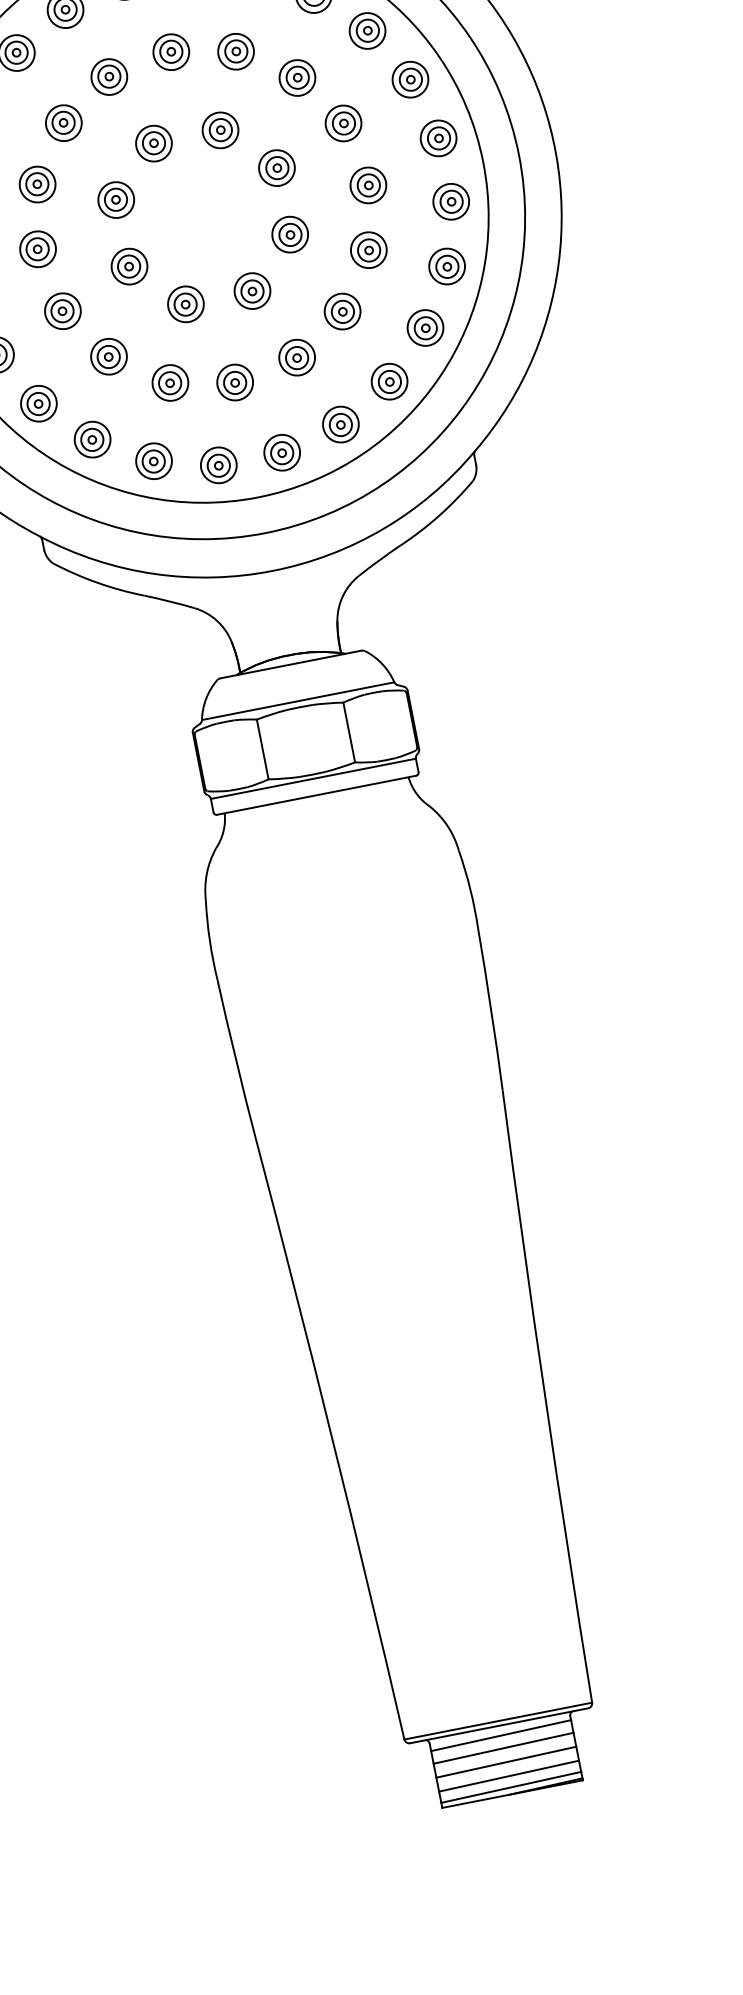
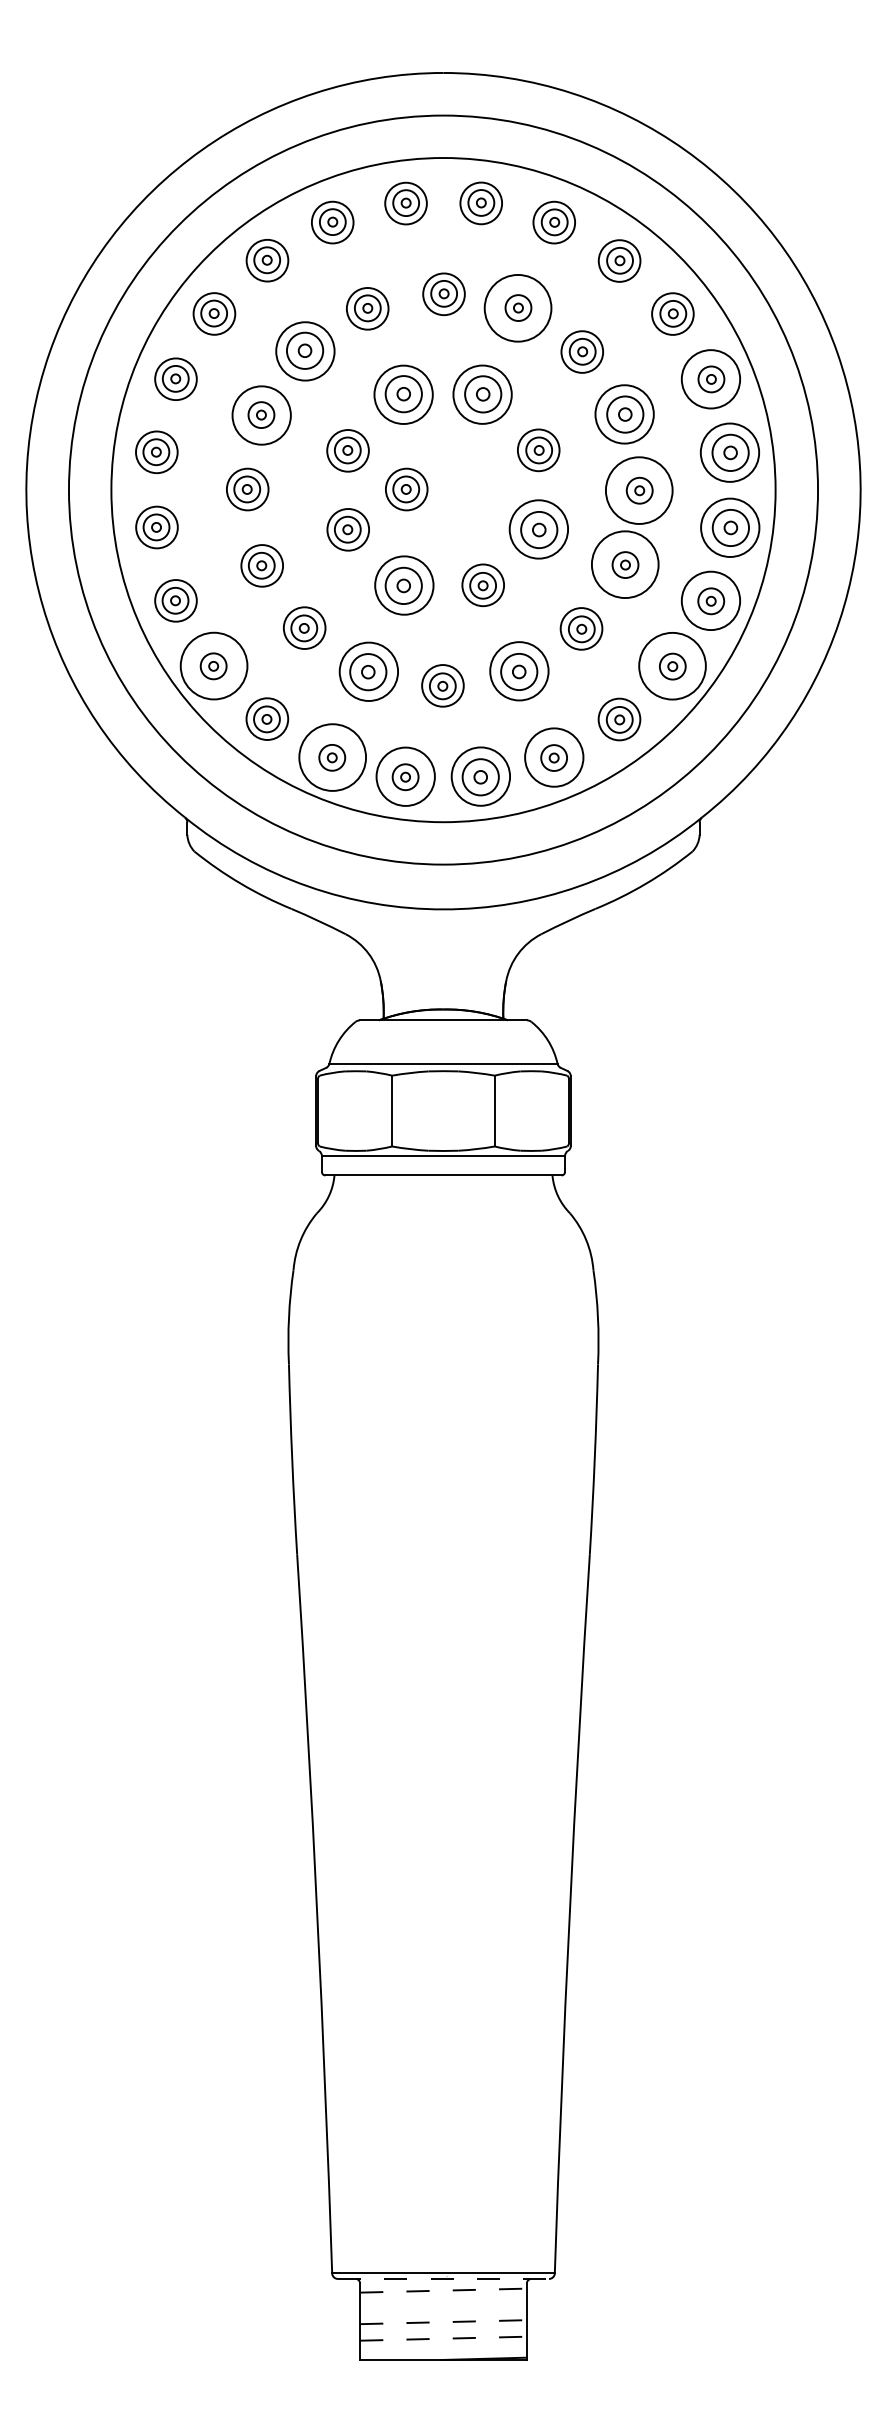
circle: (235, 52) -> (517, 308), size x1.6
circle: (410, 79) -> (710, 379), size x1.4
part: (63, 122) -> (305, 350), size x1.4
part: (343, 122) -> (624, 413), size x1.4
part: (220, 130) -> (482, 394), size x1.4
part: (438, 138) -> (729, 452), size x1.4
part: (153, 143) -> (403, 394), size x1.4
circle: (37, 184) -> (261, 415), size x1.4
circle: (368, 185) -> (639, 490), size x1.6
part: (450, 201) -> (729, 527), size x1.4
part: (171, 222) -> (406, 489), added
part: (289, 234) -> (538, 528), size x1.4
circle: (369, 250) -> (625, 564), size x1.6
circle: (446, 266) -> (710, 600), size x1.4
part: (185, 304) -> (403, 585), size x1.4
circle: (425, 328) -> (672, 666), size x1.6
part: (296, 357) -> (518, 671), size x1.4
part: (170, 382) -> (368, 671), size x1.4
circle: (38, 403) -> (213, 665), size x1.6
circle: (341, 424) -> (554, 757), size x1.4
part: (281, 452) -> (480, 776), size x1.4
circle: (153, 461) -> (332, 757), size x1.6
circle: (218, 465) -> (405, 776), size x1.4
line: (499, 1725) -> (443, 2278), solid -> dashed
line: (501, 1735) -> (444, 2290), solid -> dashed
line: (503, 1748) -> (443, 2305), removed
line: (507, 1762) -> (444, 2322), solid -> dashed
line: (509, 1775) -> (444, 2338), solid -> dashed
line: (511, 1786) -> (443, 2351), removed

